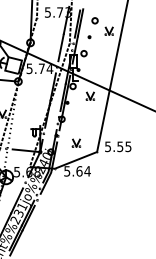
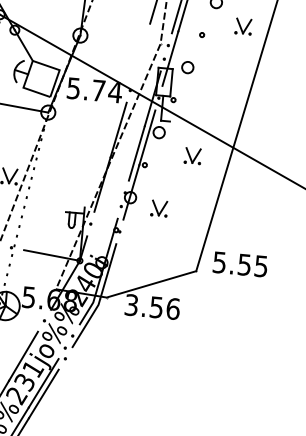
line: (60, 47) -> (140, 50), removed
part: (76, 142) -> (159, 206), moved
text: (77, 171) -> (152, 307), 5.64 -> 3.56

